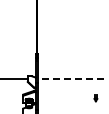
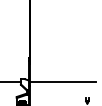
line: (70, 79) -> (62, 82), dashed -> solid

